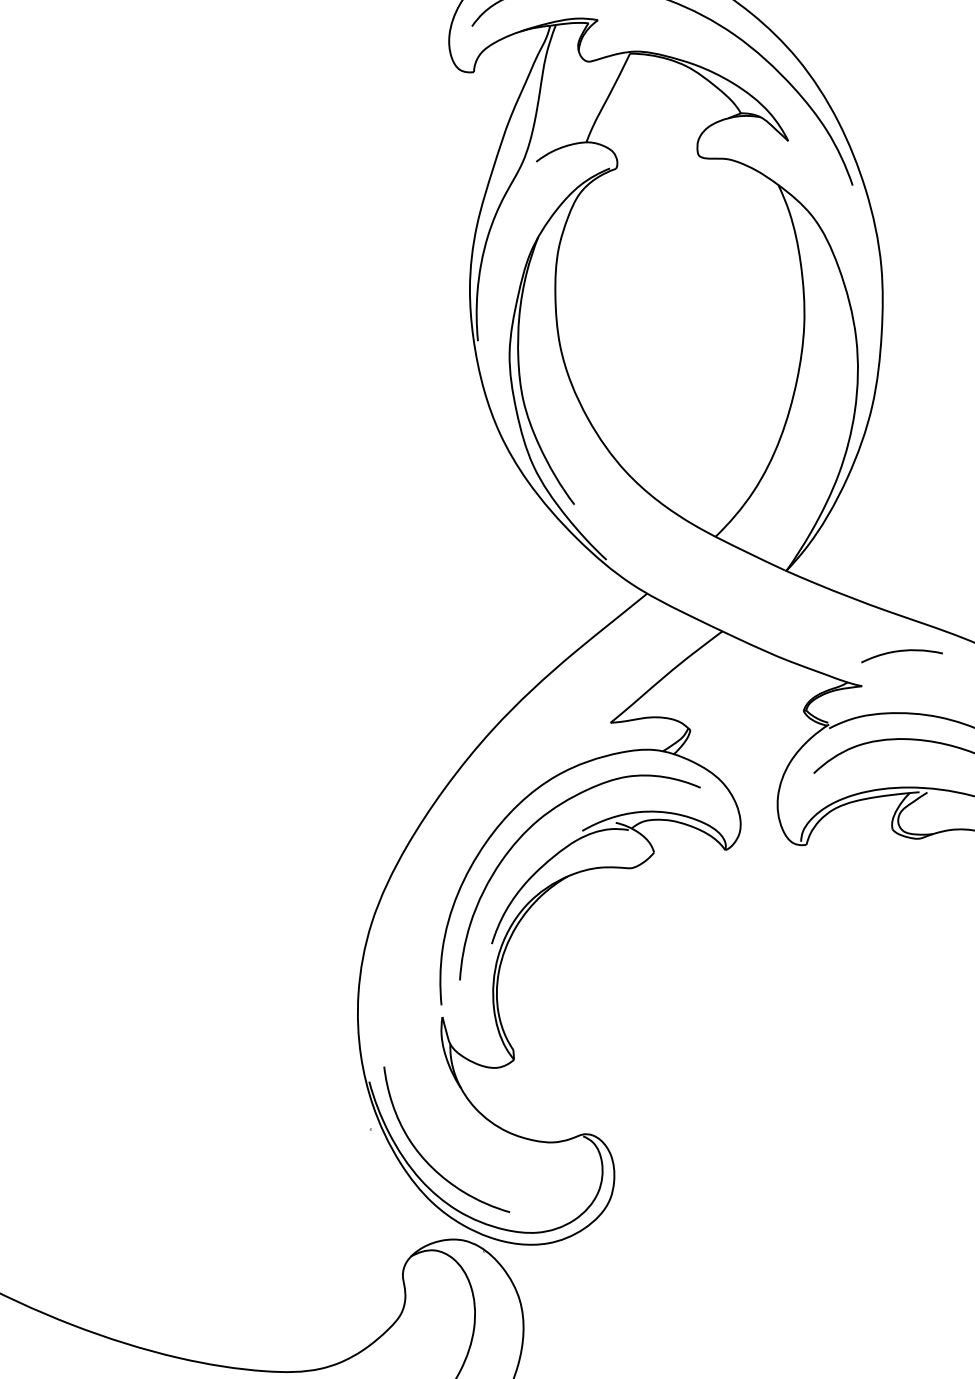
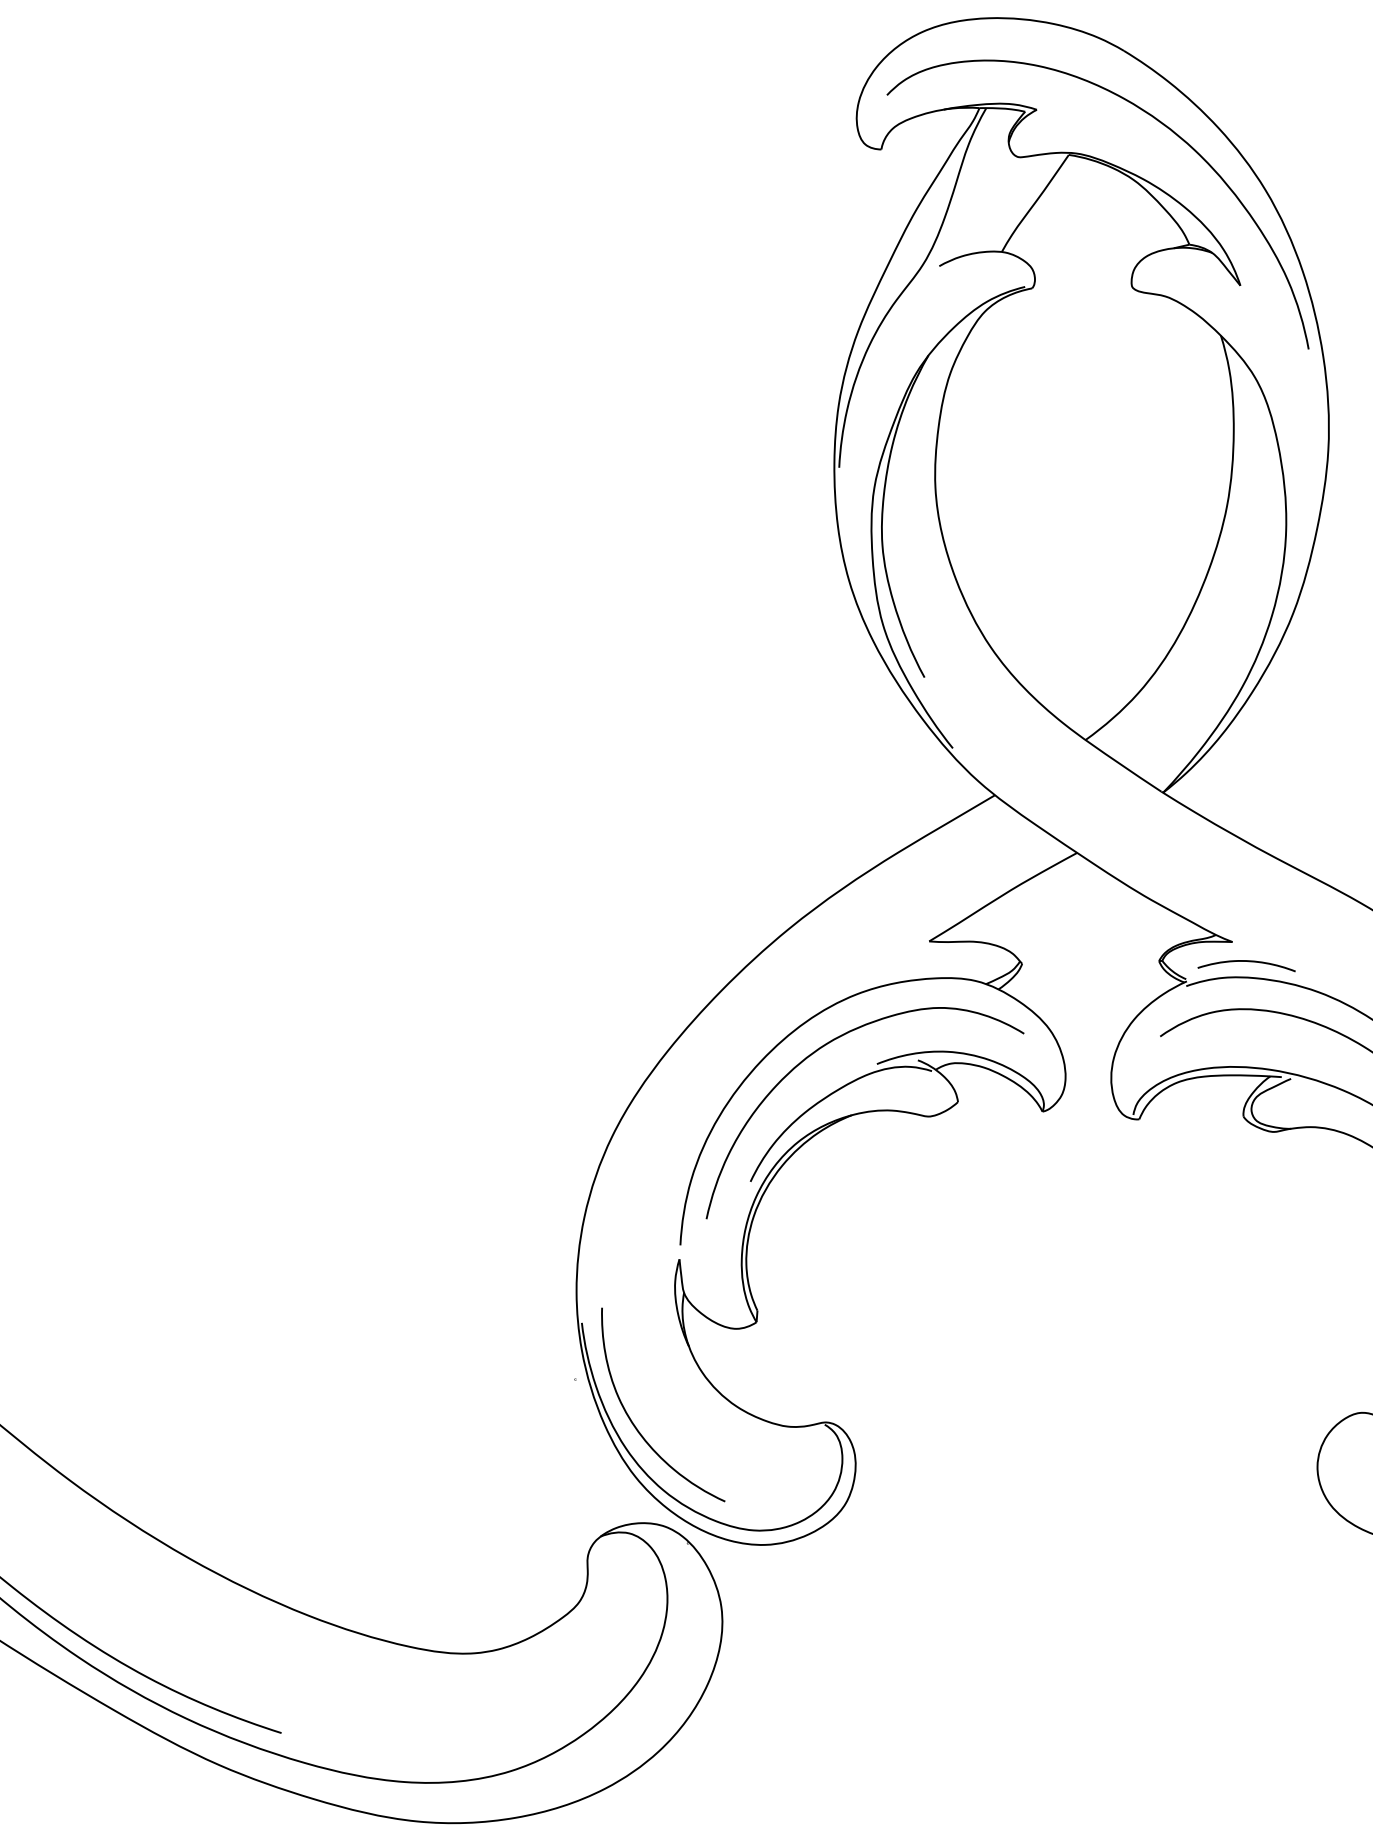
curve: (902, 651) -> (1248, 962), moved

